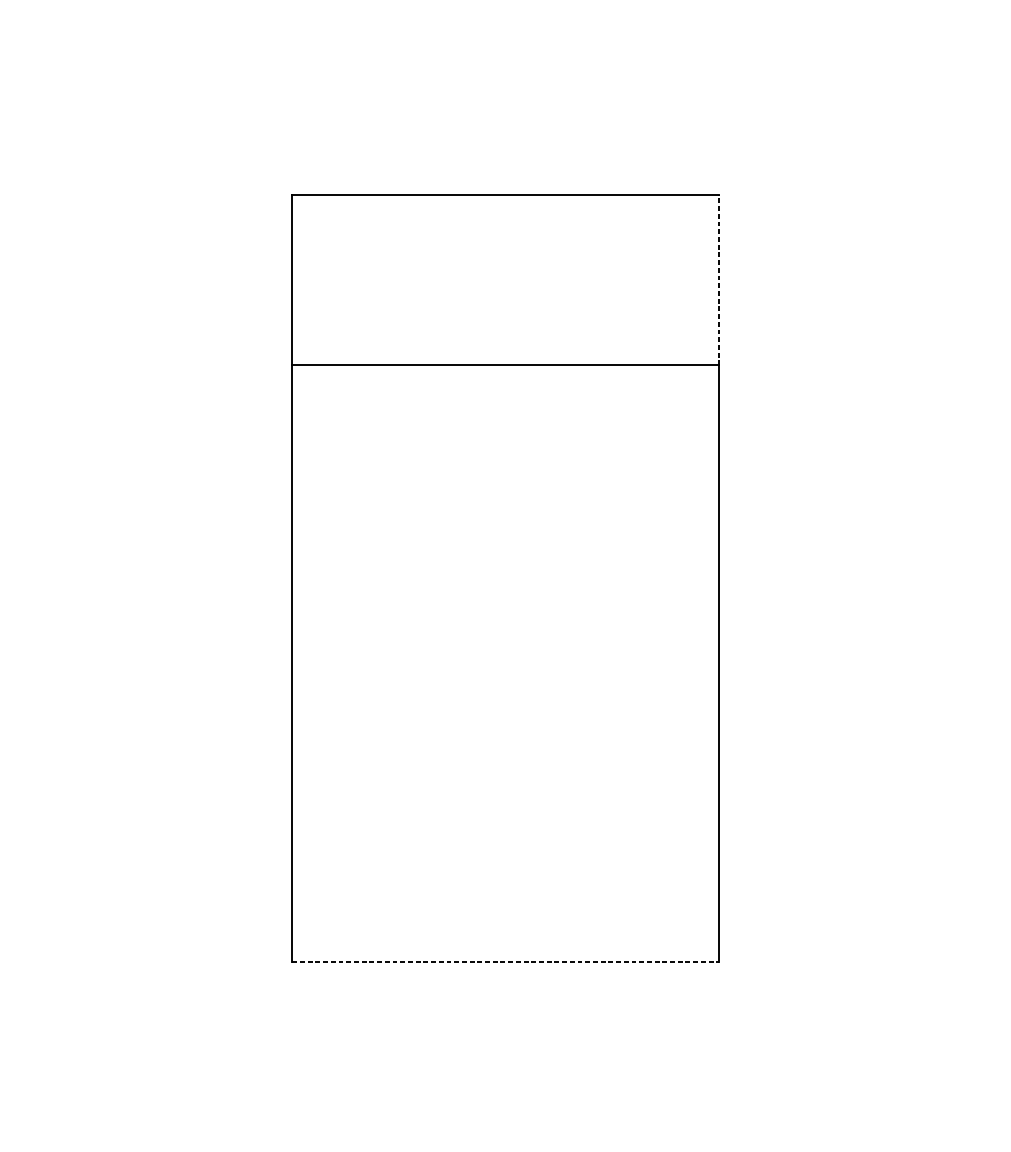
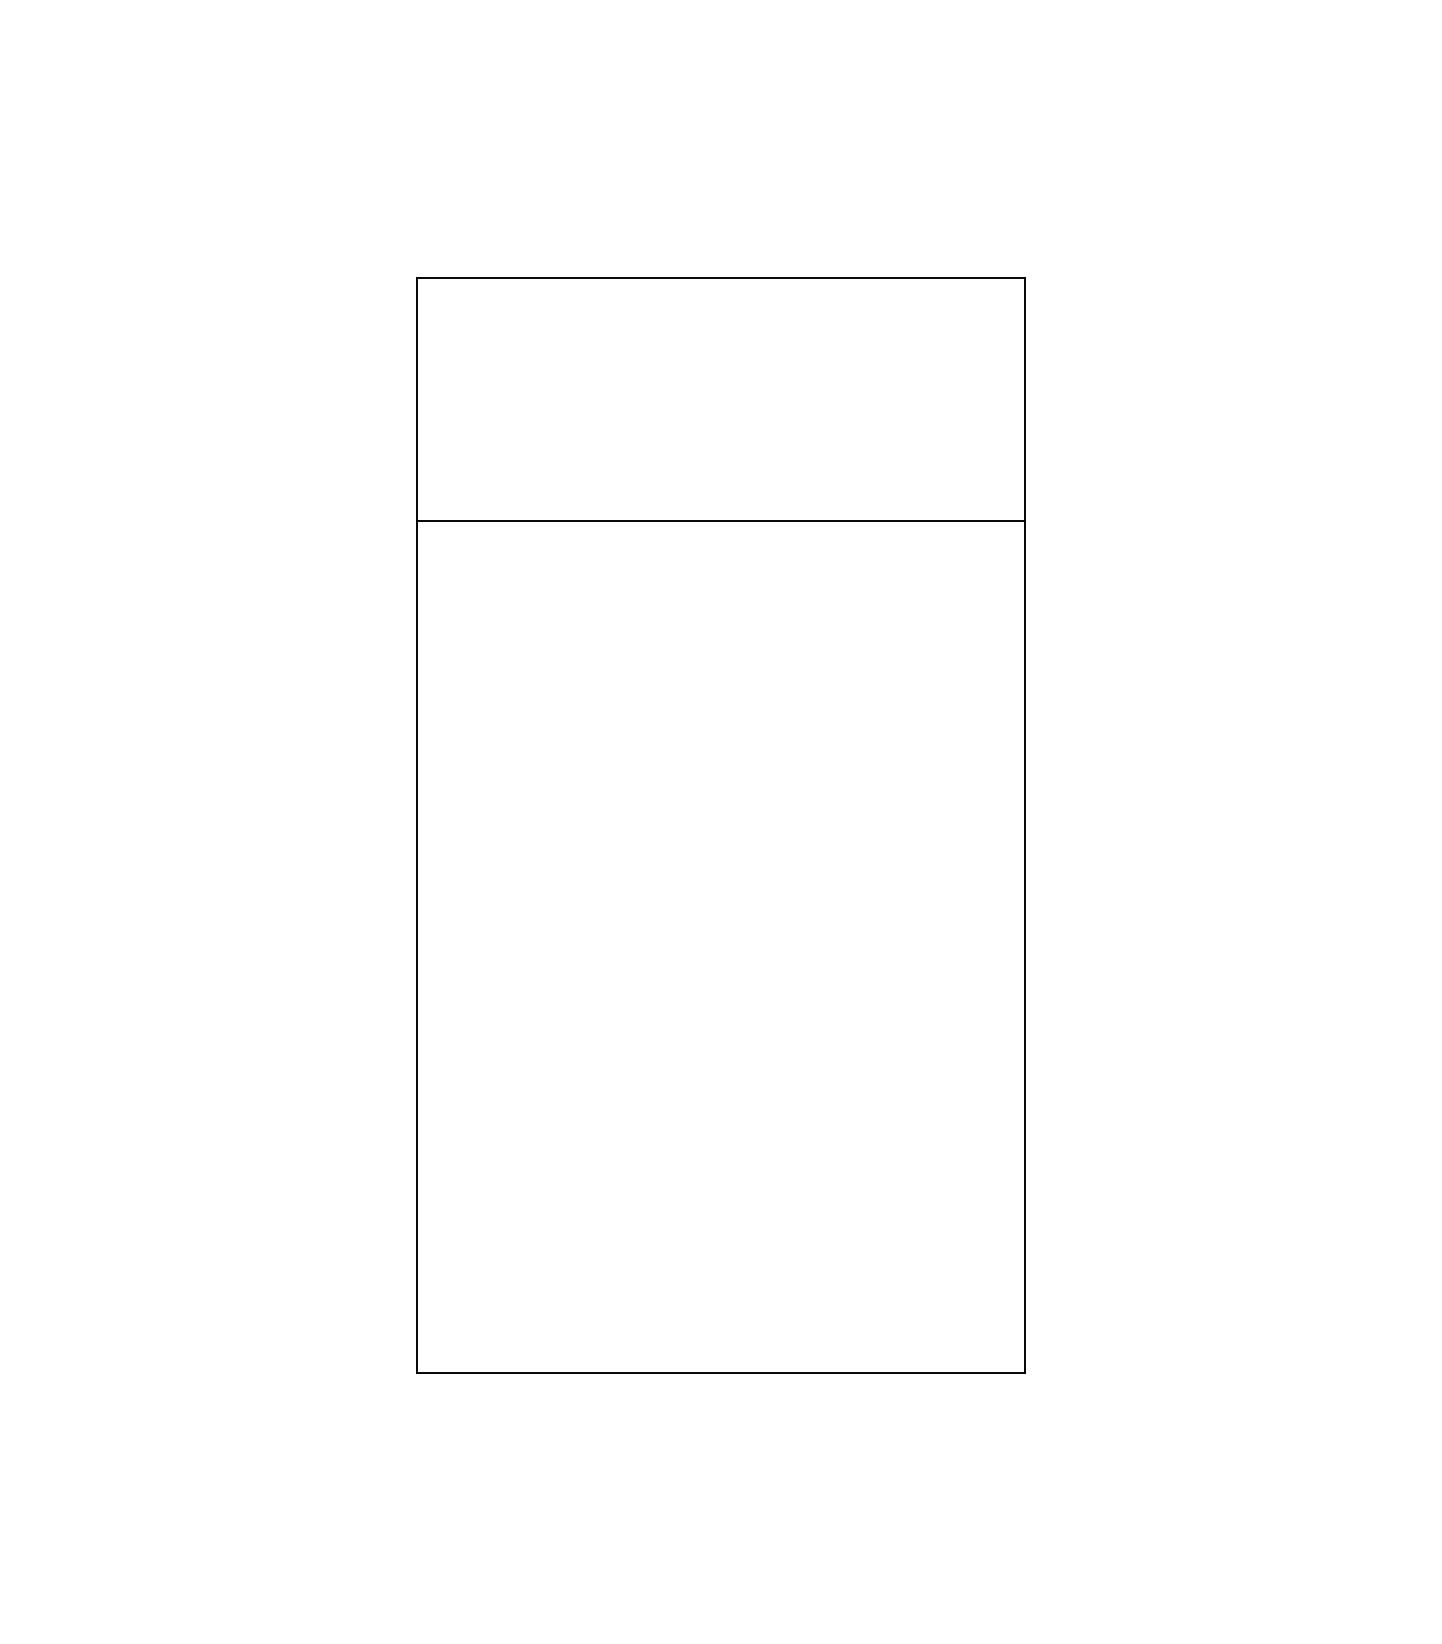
line: (718, 279) -> (1025, 399), dashed -> solid
line: (505, 961) -> (721, 1372), dashed -> solid

